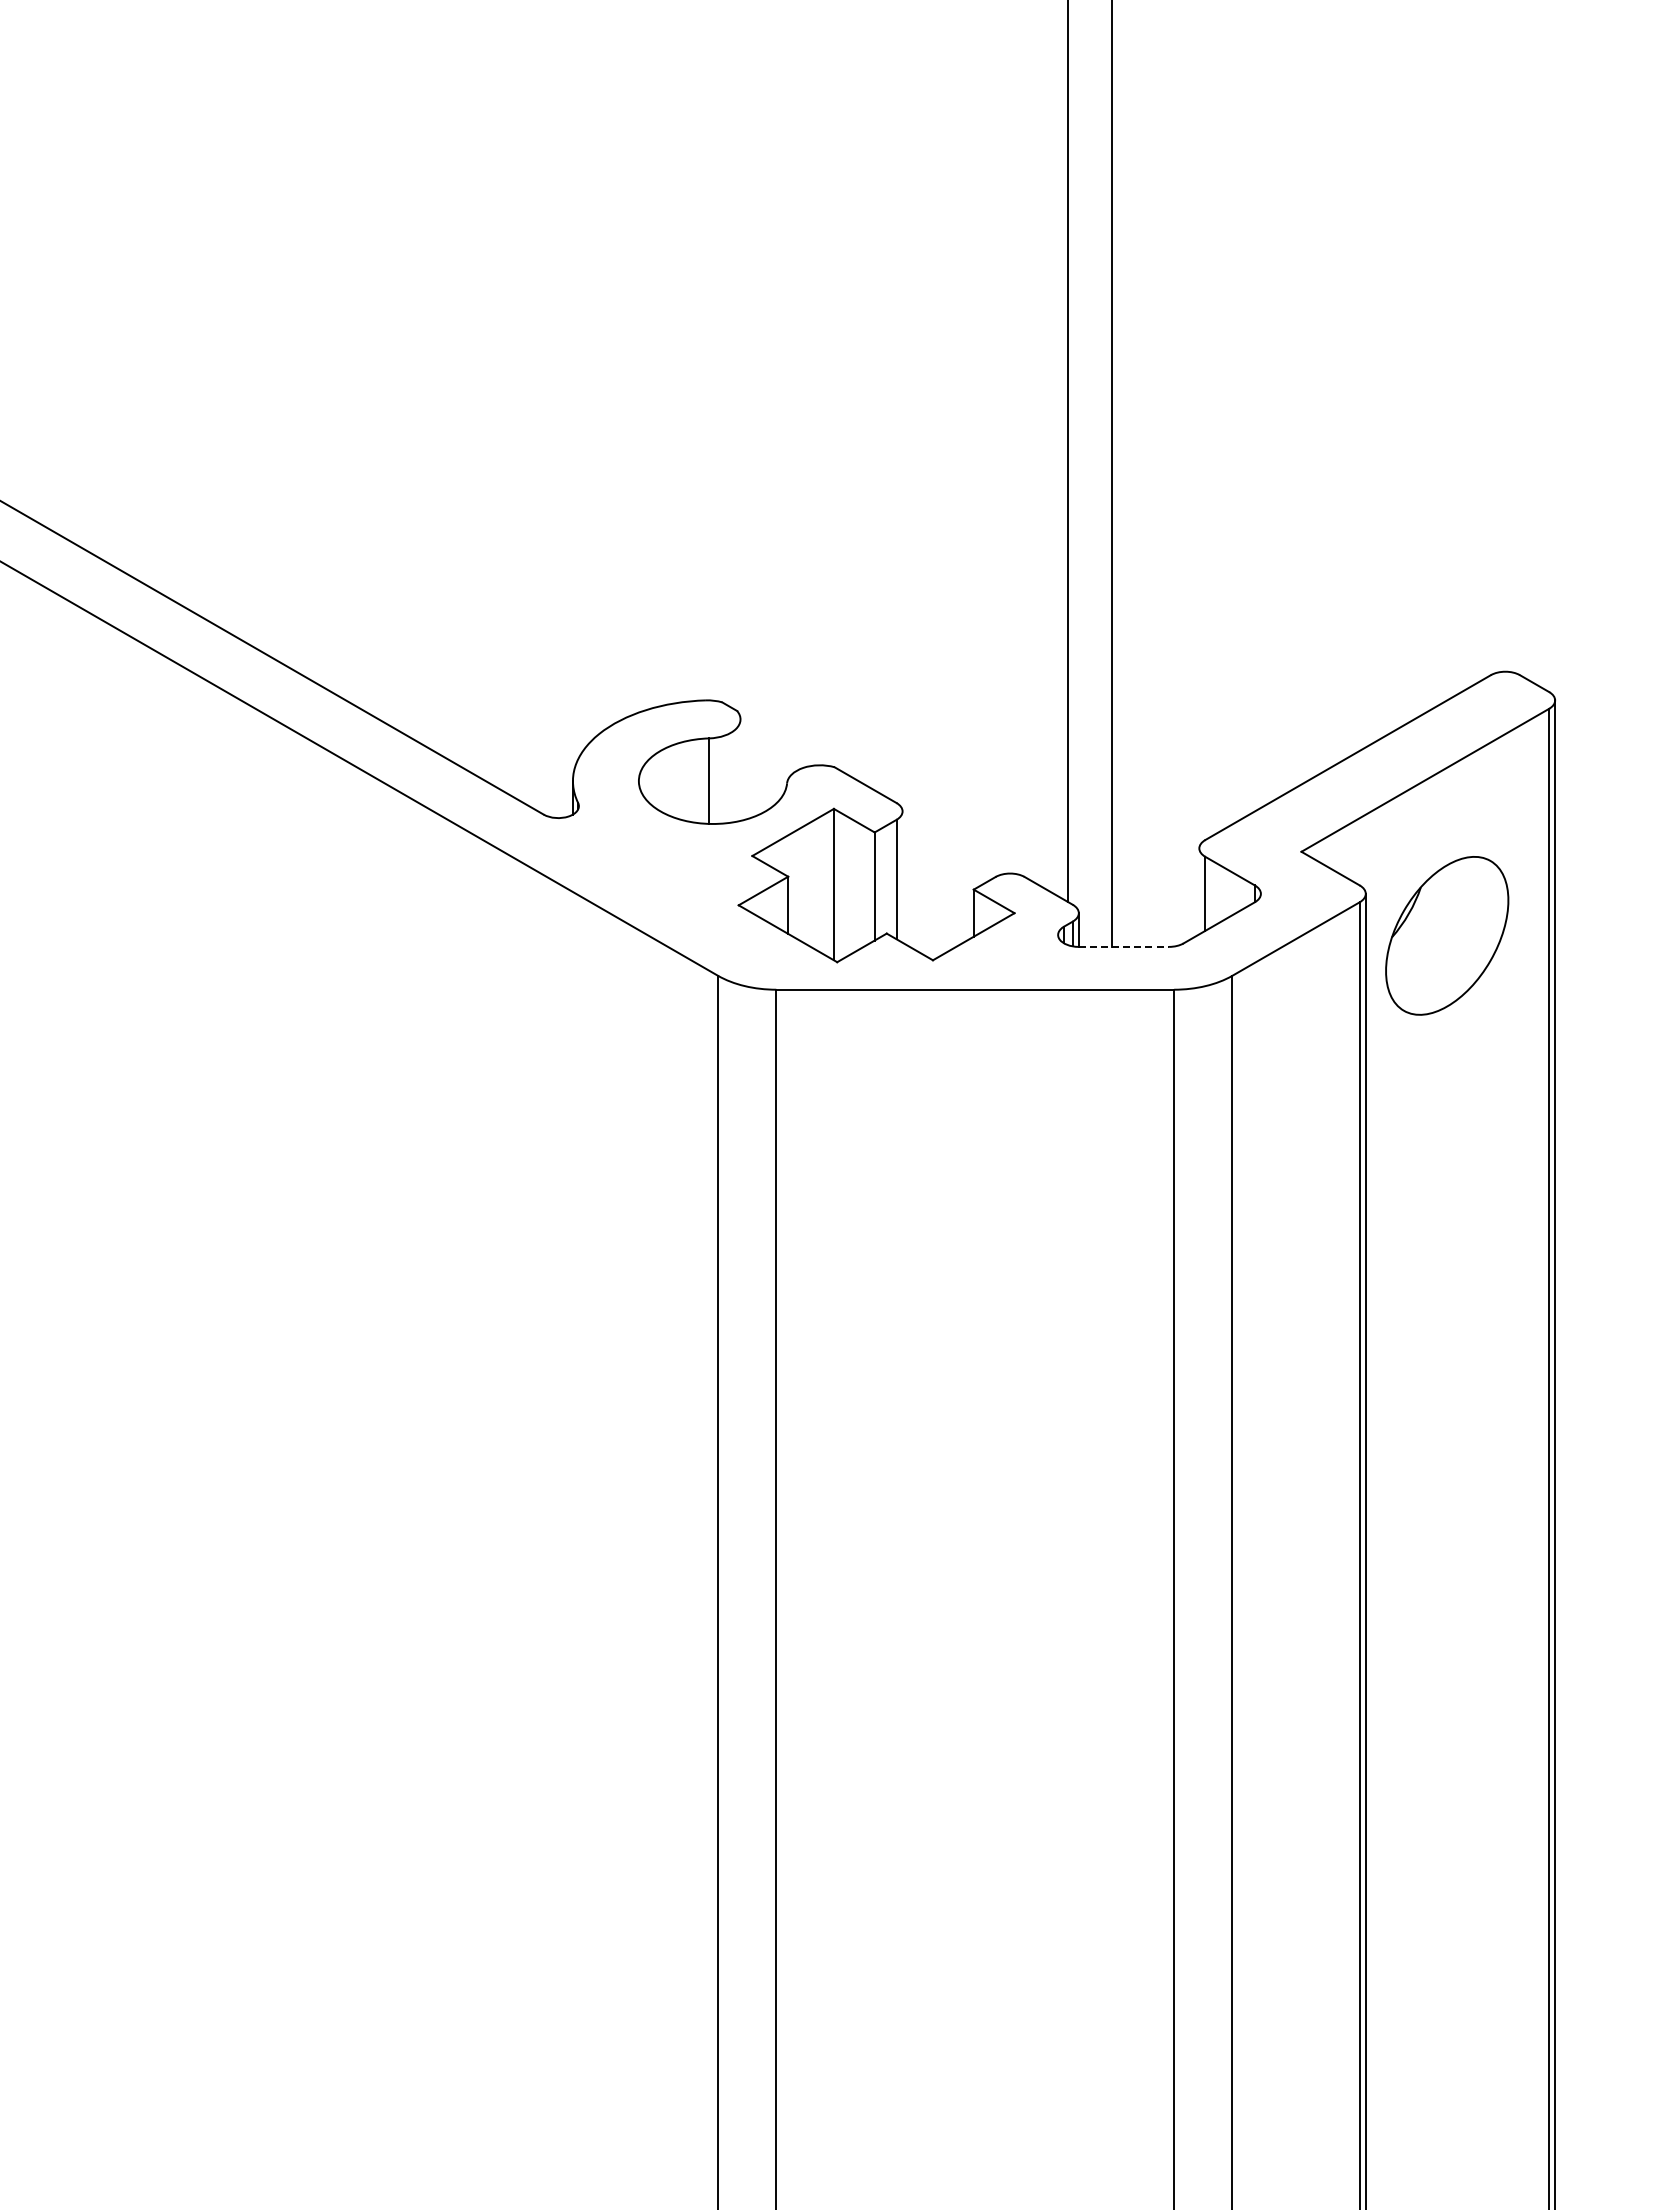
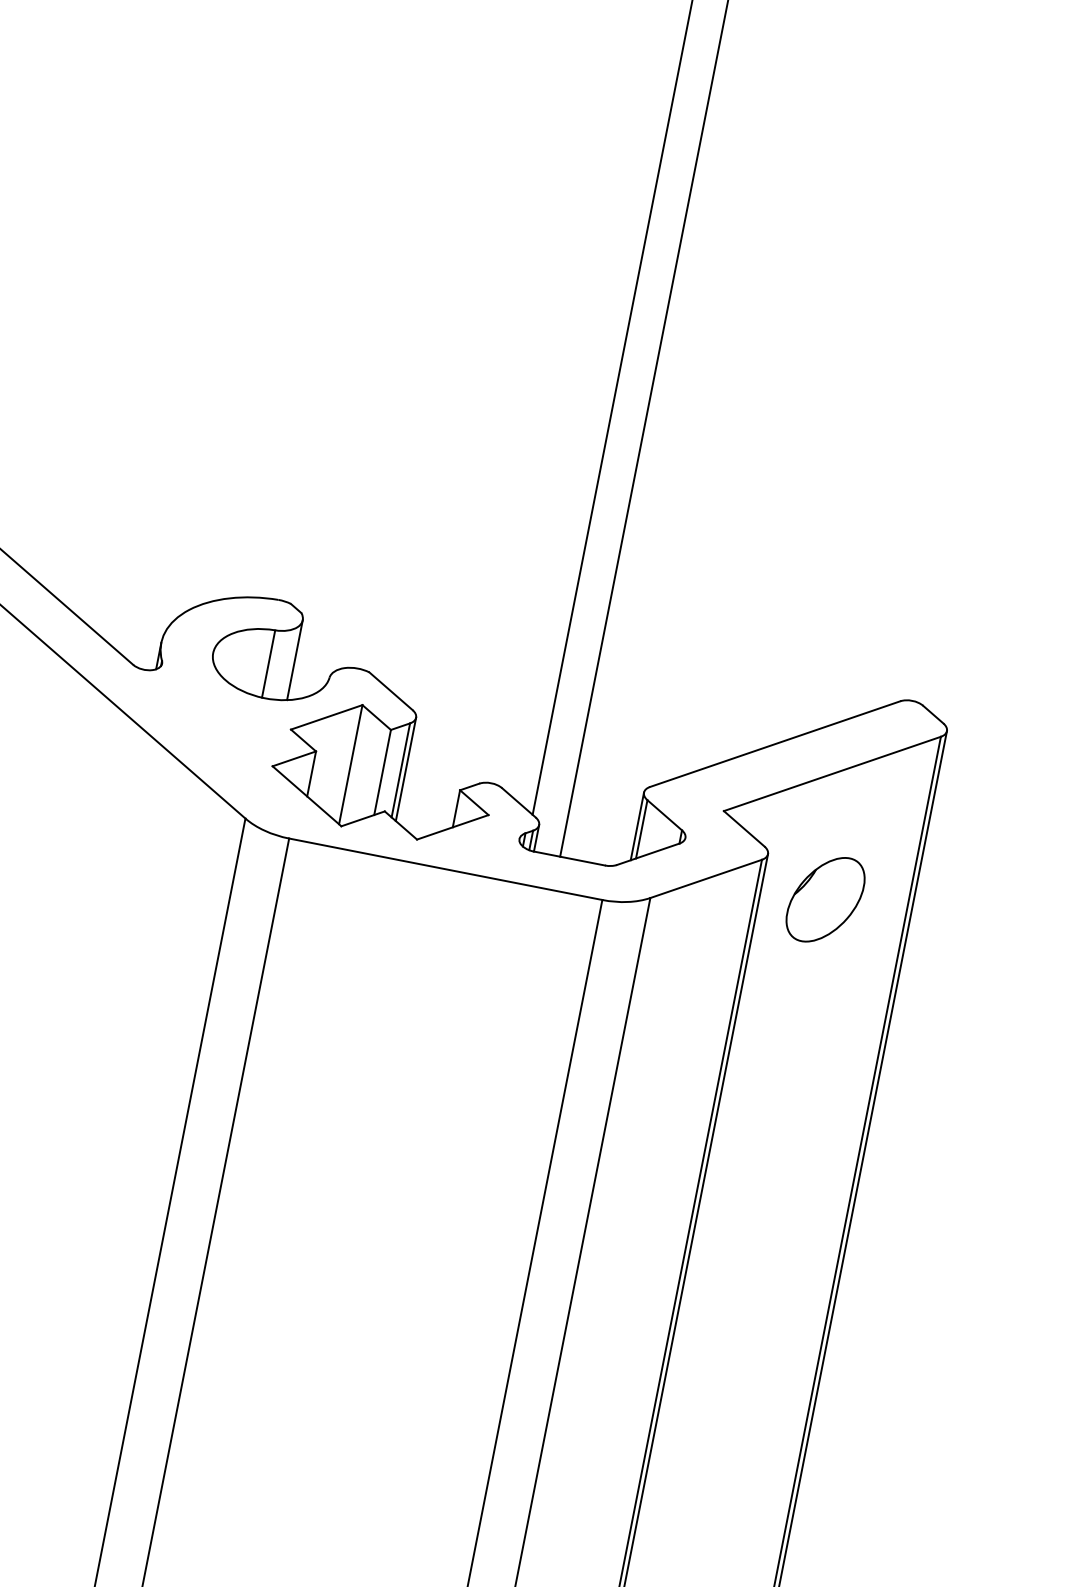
line: (740, 769) -> (295, 659), added
line: (902, 876) -> (406, 768), added
line: (1199, 891) -> (637, 826), added
part: (1446, 935) -> (825, 899), size x0.71
line: (1124, 946) -> (569, 858), dashed -> solid

